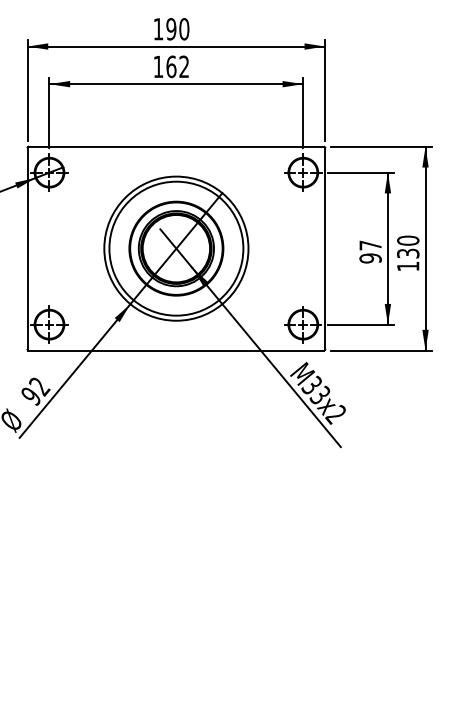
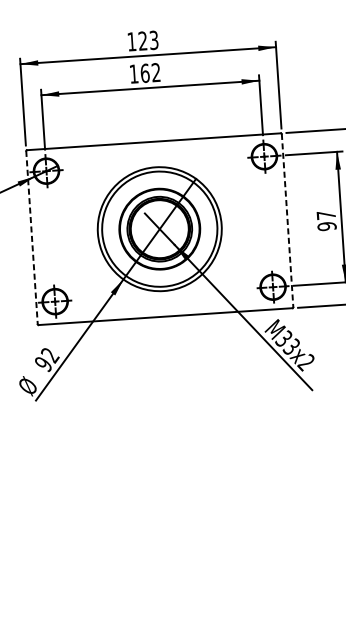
text: (177, 29) -> (148, 40), 190 -> 123
line: (27, 249) -> (32, 238), solid -> dashed
line: (325, 249) -> (287, 221), solid -> dashed

